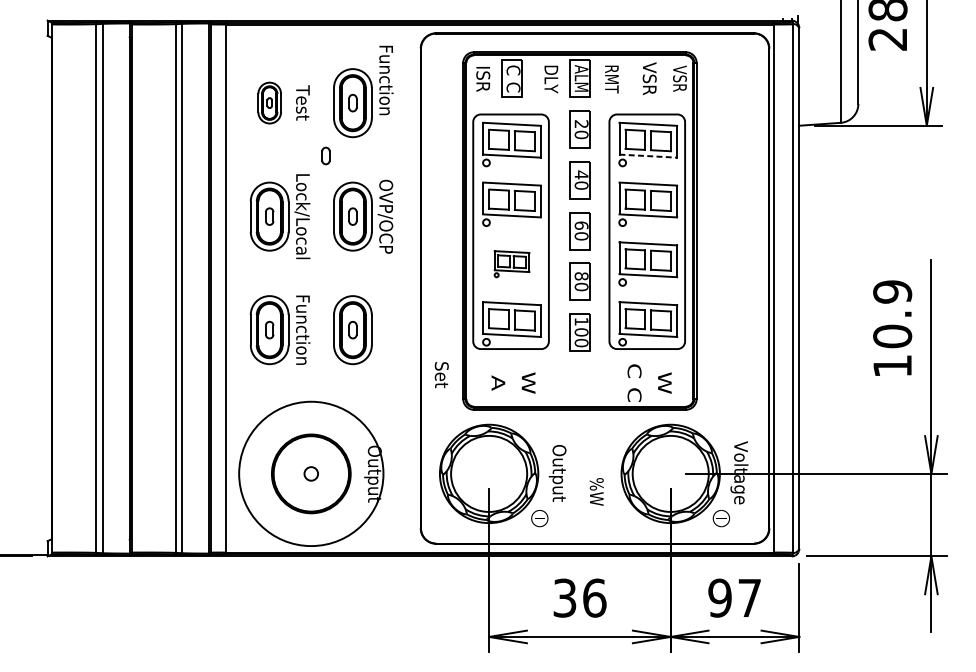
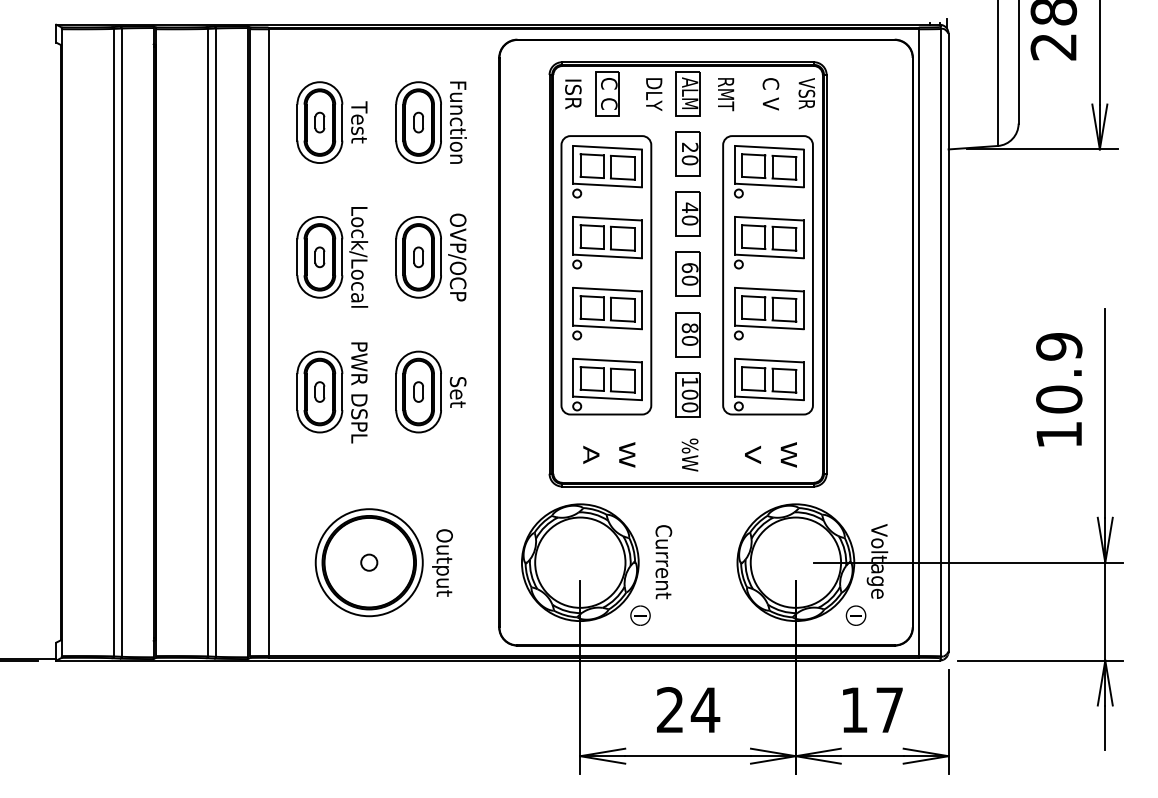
text: (649, 78) -> (770, 93), VSR -> C V
text: (385, 80) -> (457, 122), moved
part: (269, 103) -> (319, 122), size x1.67
part: (325, 156) -> (386, 185), removed
line: (648, 156) -> (769, 185), dashed -> solid
part: (512, 263) -> (607, 313), size x1.67
text: (303, 330) -> (359, 392), Function -> PWR DSPL
text: (441, 375) -> (457, 392), moved
text: (634, 382) -> (752, 454), C C -> V
circle: (310, 473) -> (368, 562), size x0.62
text: (557, 473) -> (661, 562), Output -> Current
text: (596, 491) -> (689, 454), moved
text: (580, 598) -> (688, 710), 36 -> 24
text: (720, 598) -> (854, 710), 97 -> 17

